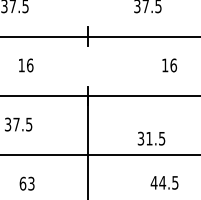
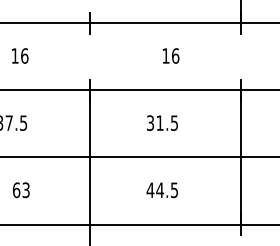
text: (170, 64) -> (171, 55), moved
text: (151, 138) -> (162, 122), moved
text: (163, 183) -> (161, 190), moved

